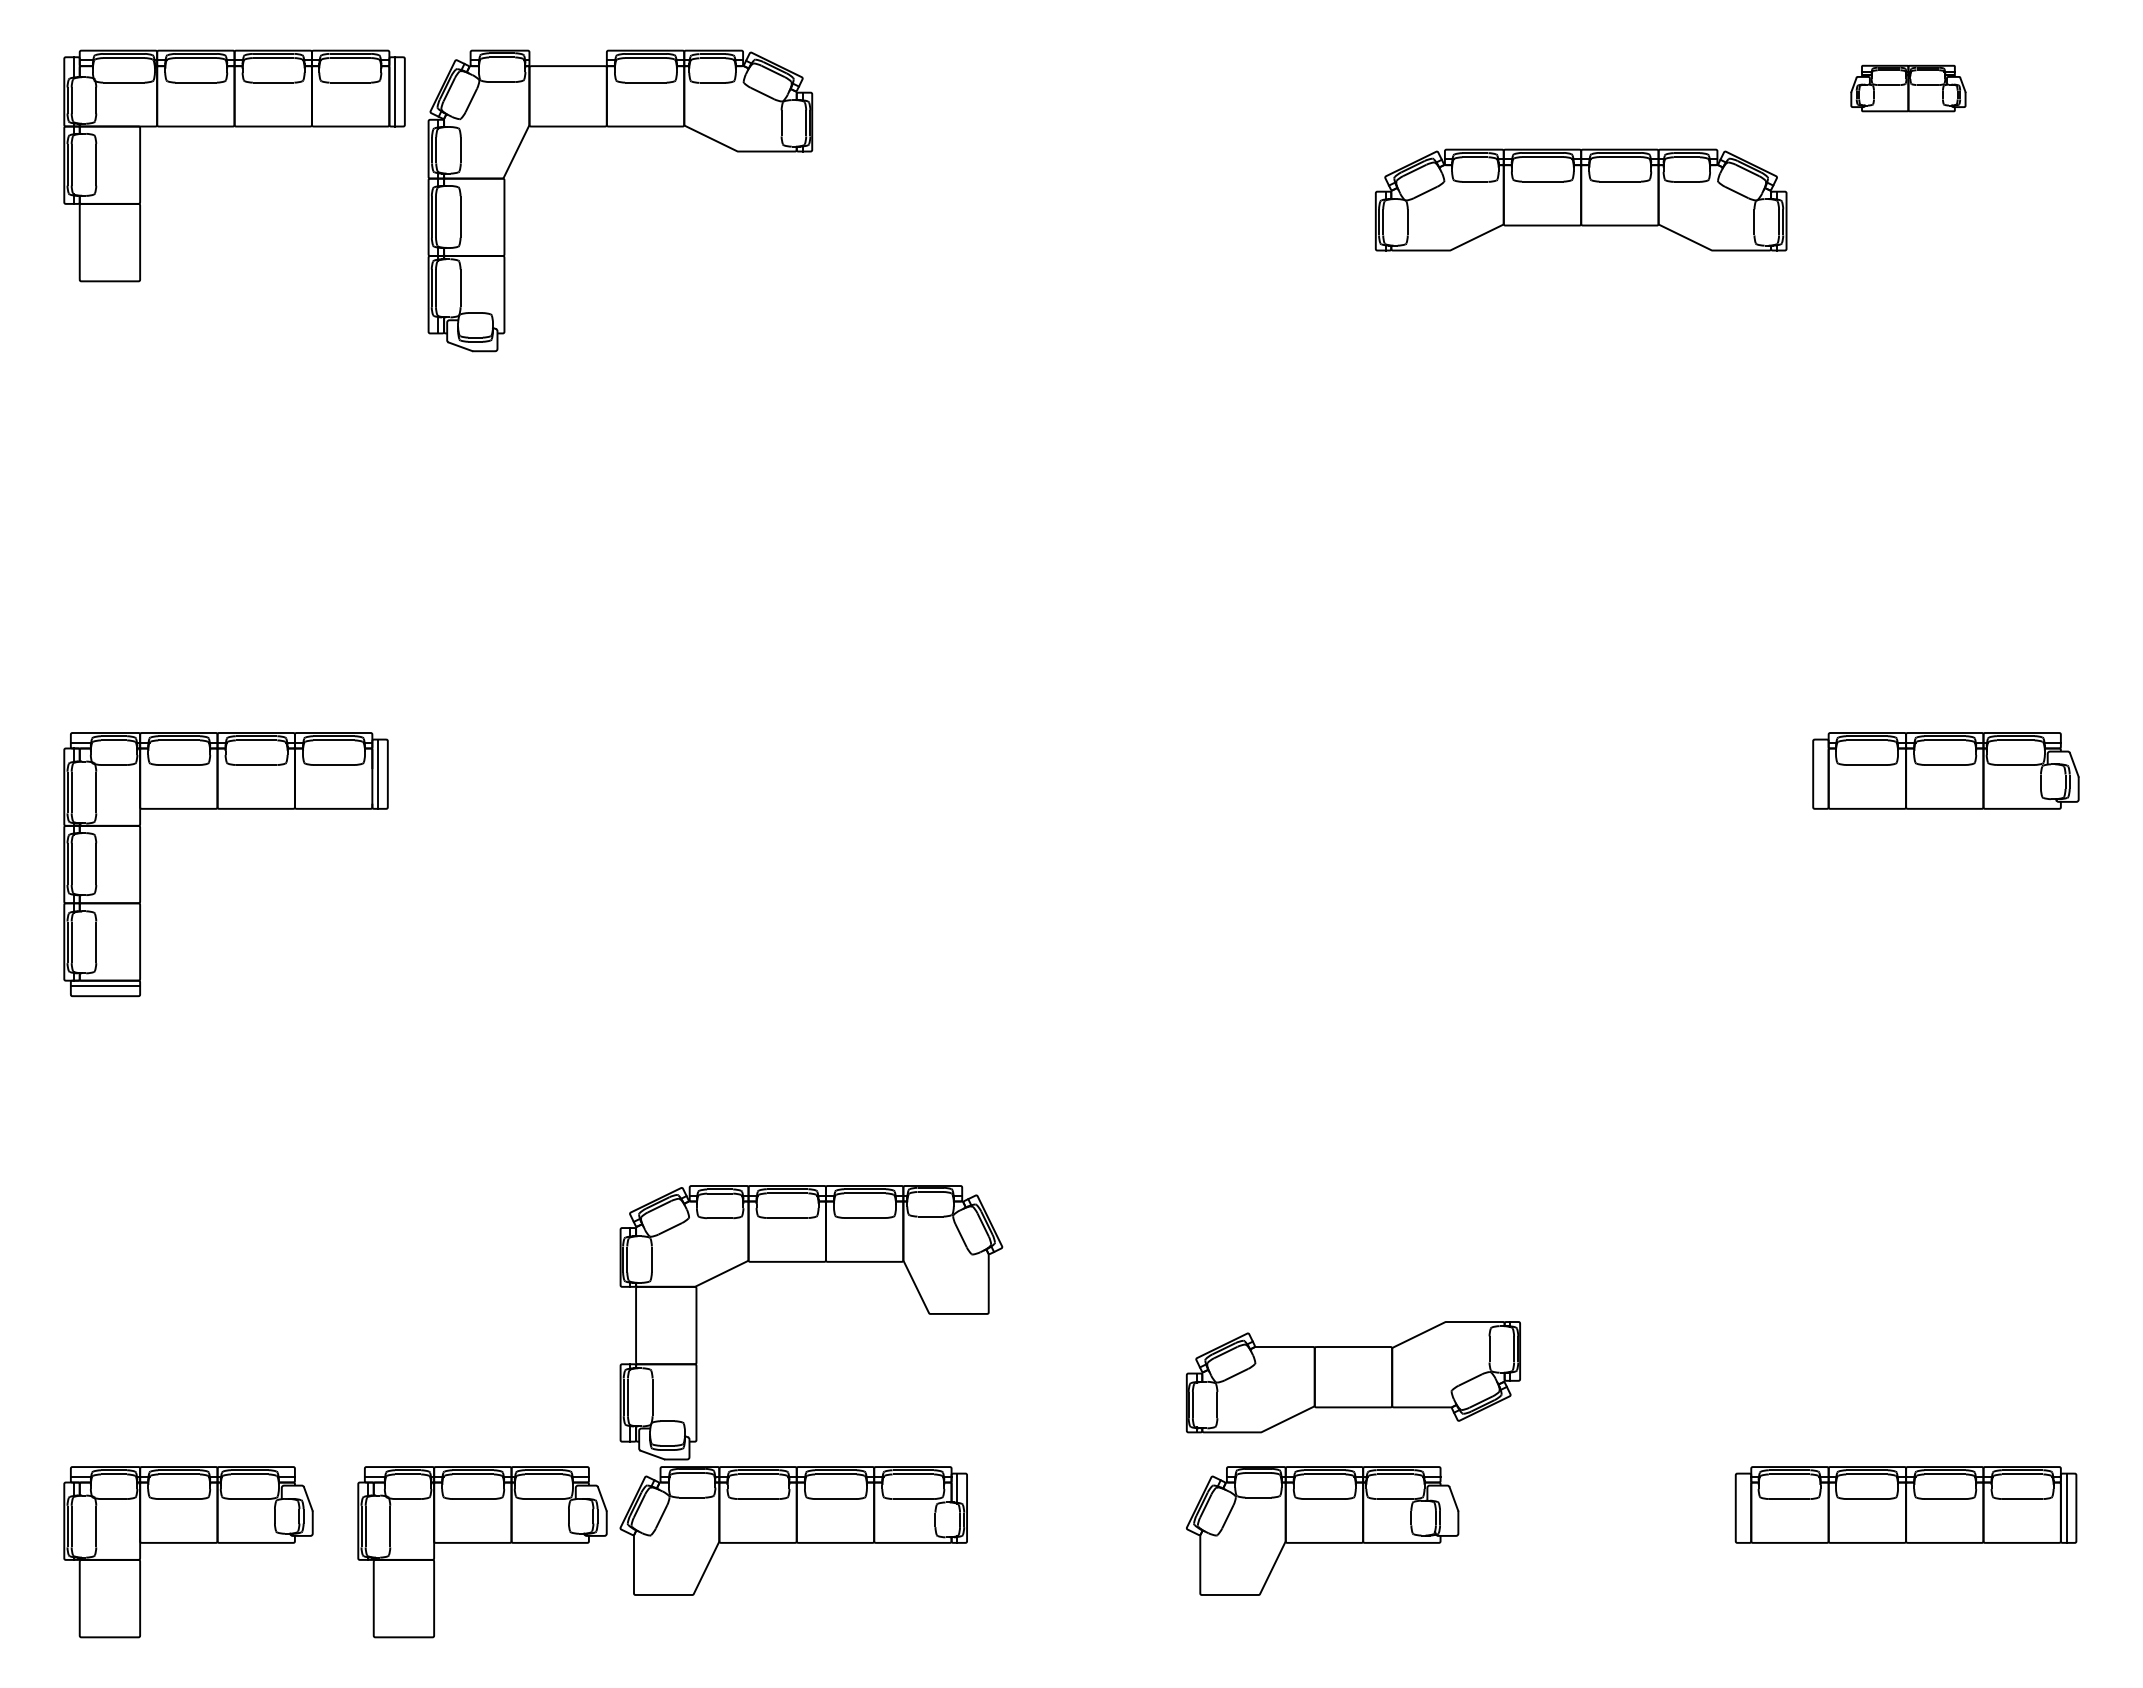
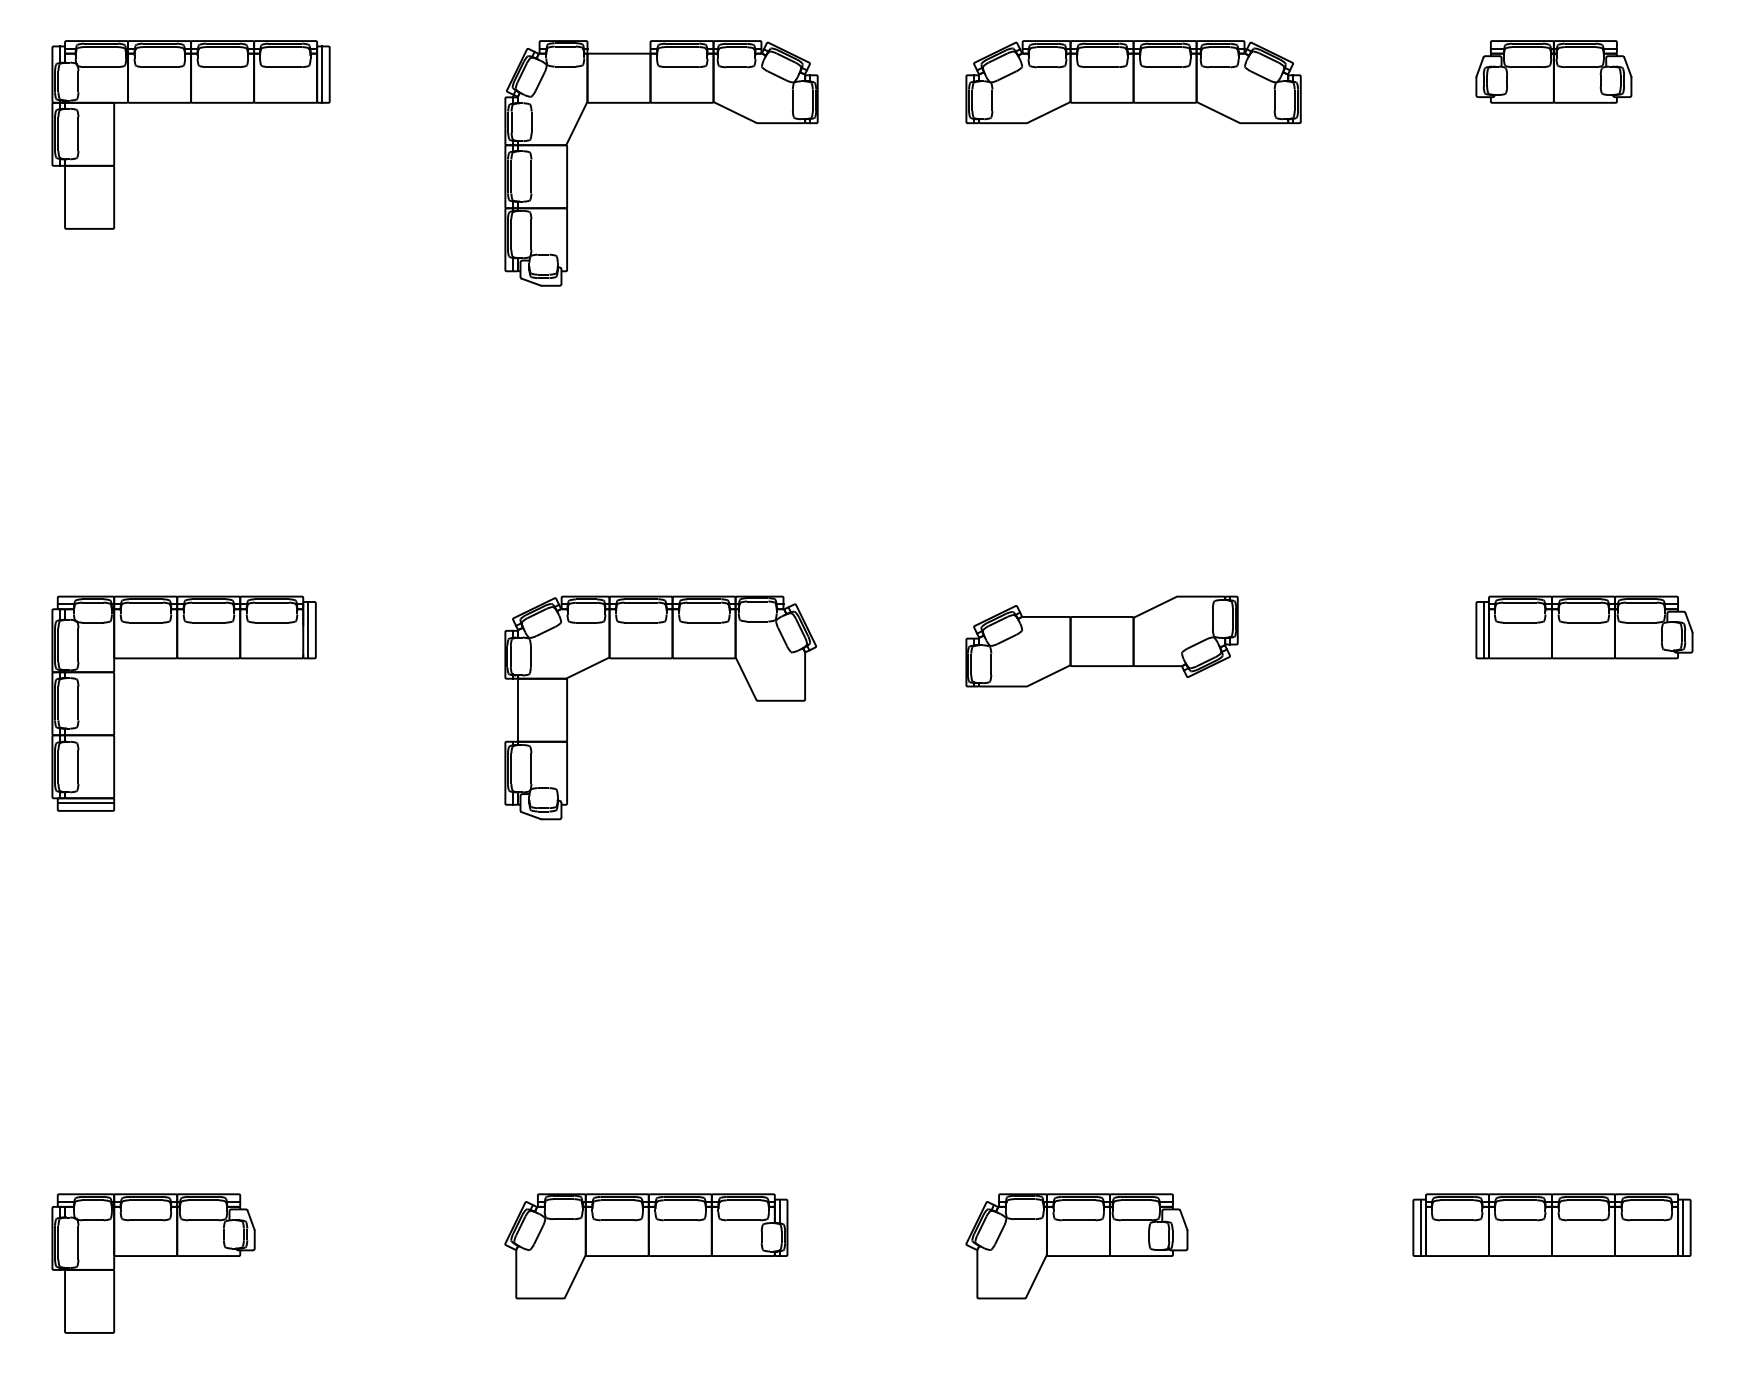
part: (1908, 88) -> (1553, 71), size x1.67
part: (620, 127) -> (661, 103), moved
part: (1580, 199) -> (1133, 81), moved
line: (1822, 773) -> (1483, 629), added
part: (811, 1262) -> (660, 658), moved
part: (1352, 1377) -> (1101, 641), moved
line: (1745, 1507) -> (1421, 1227), added
part: (482, 1543) -> (392, 1256), removed

